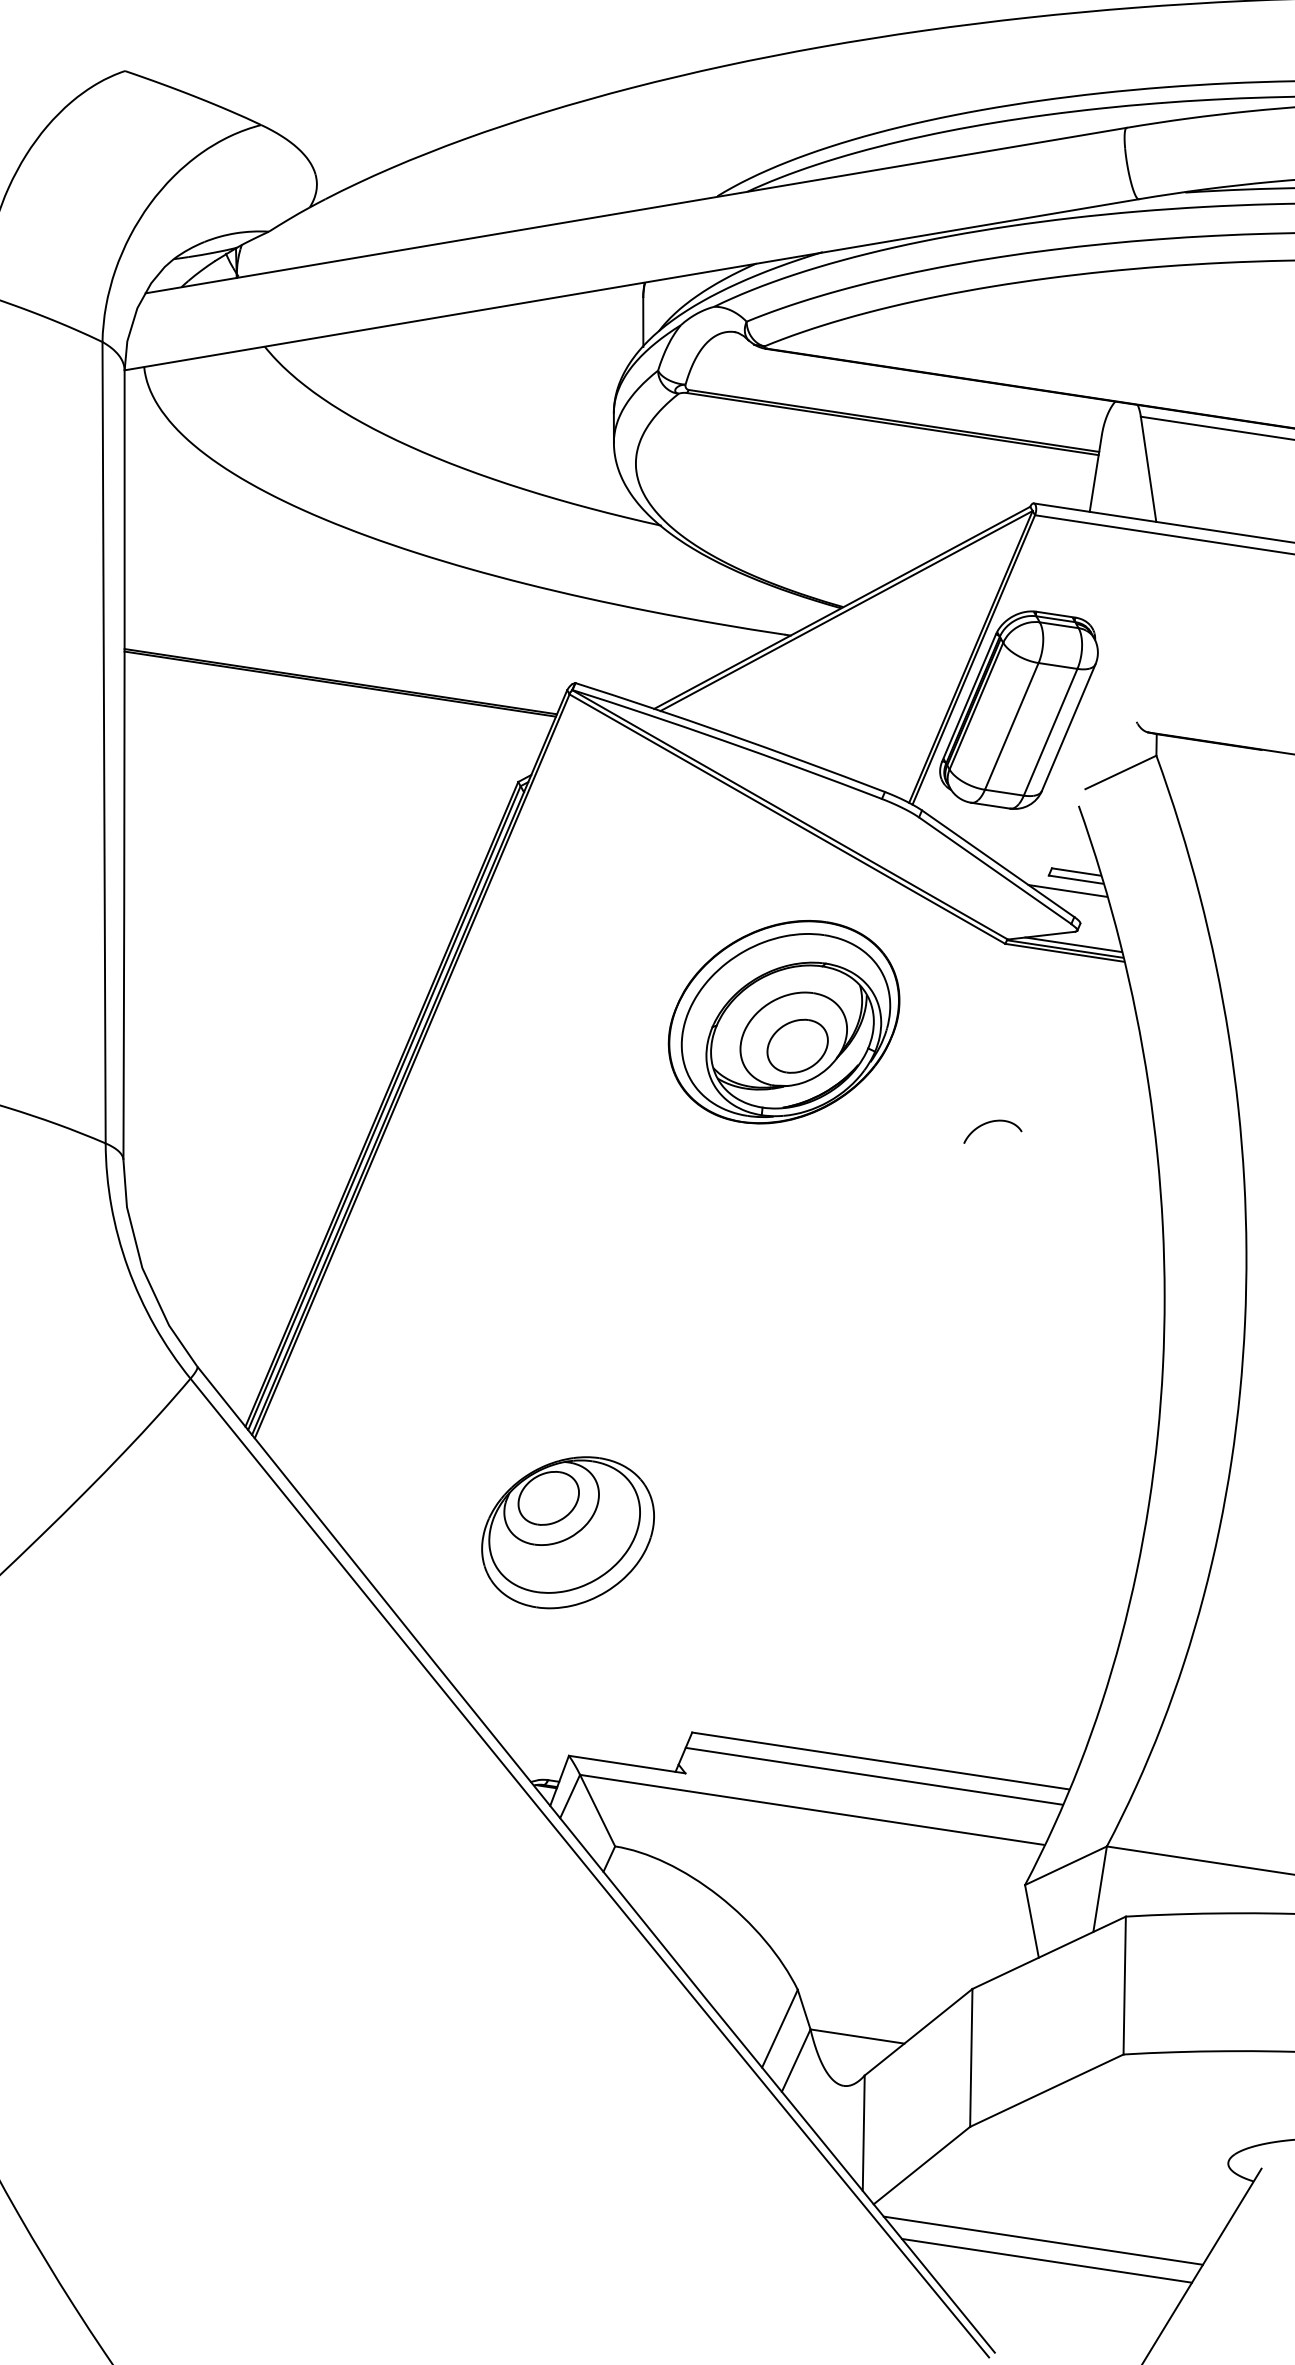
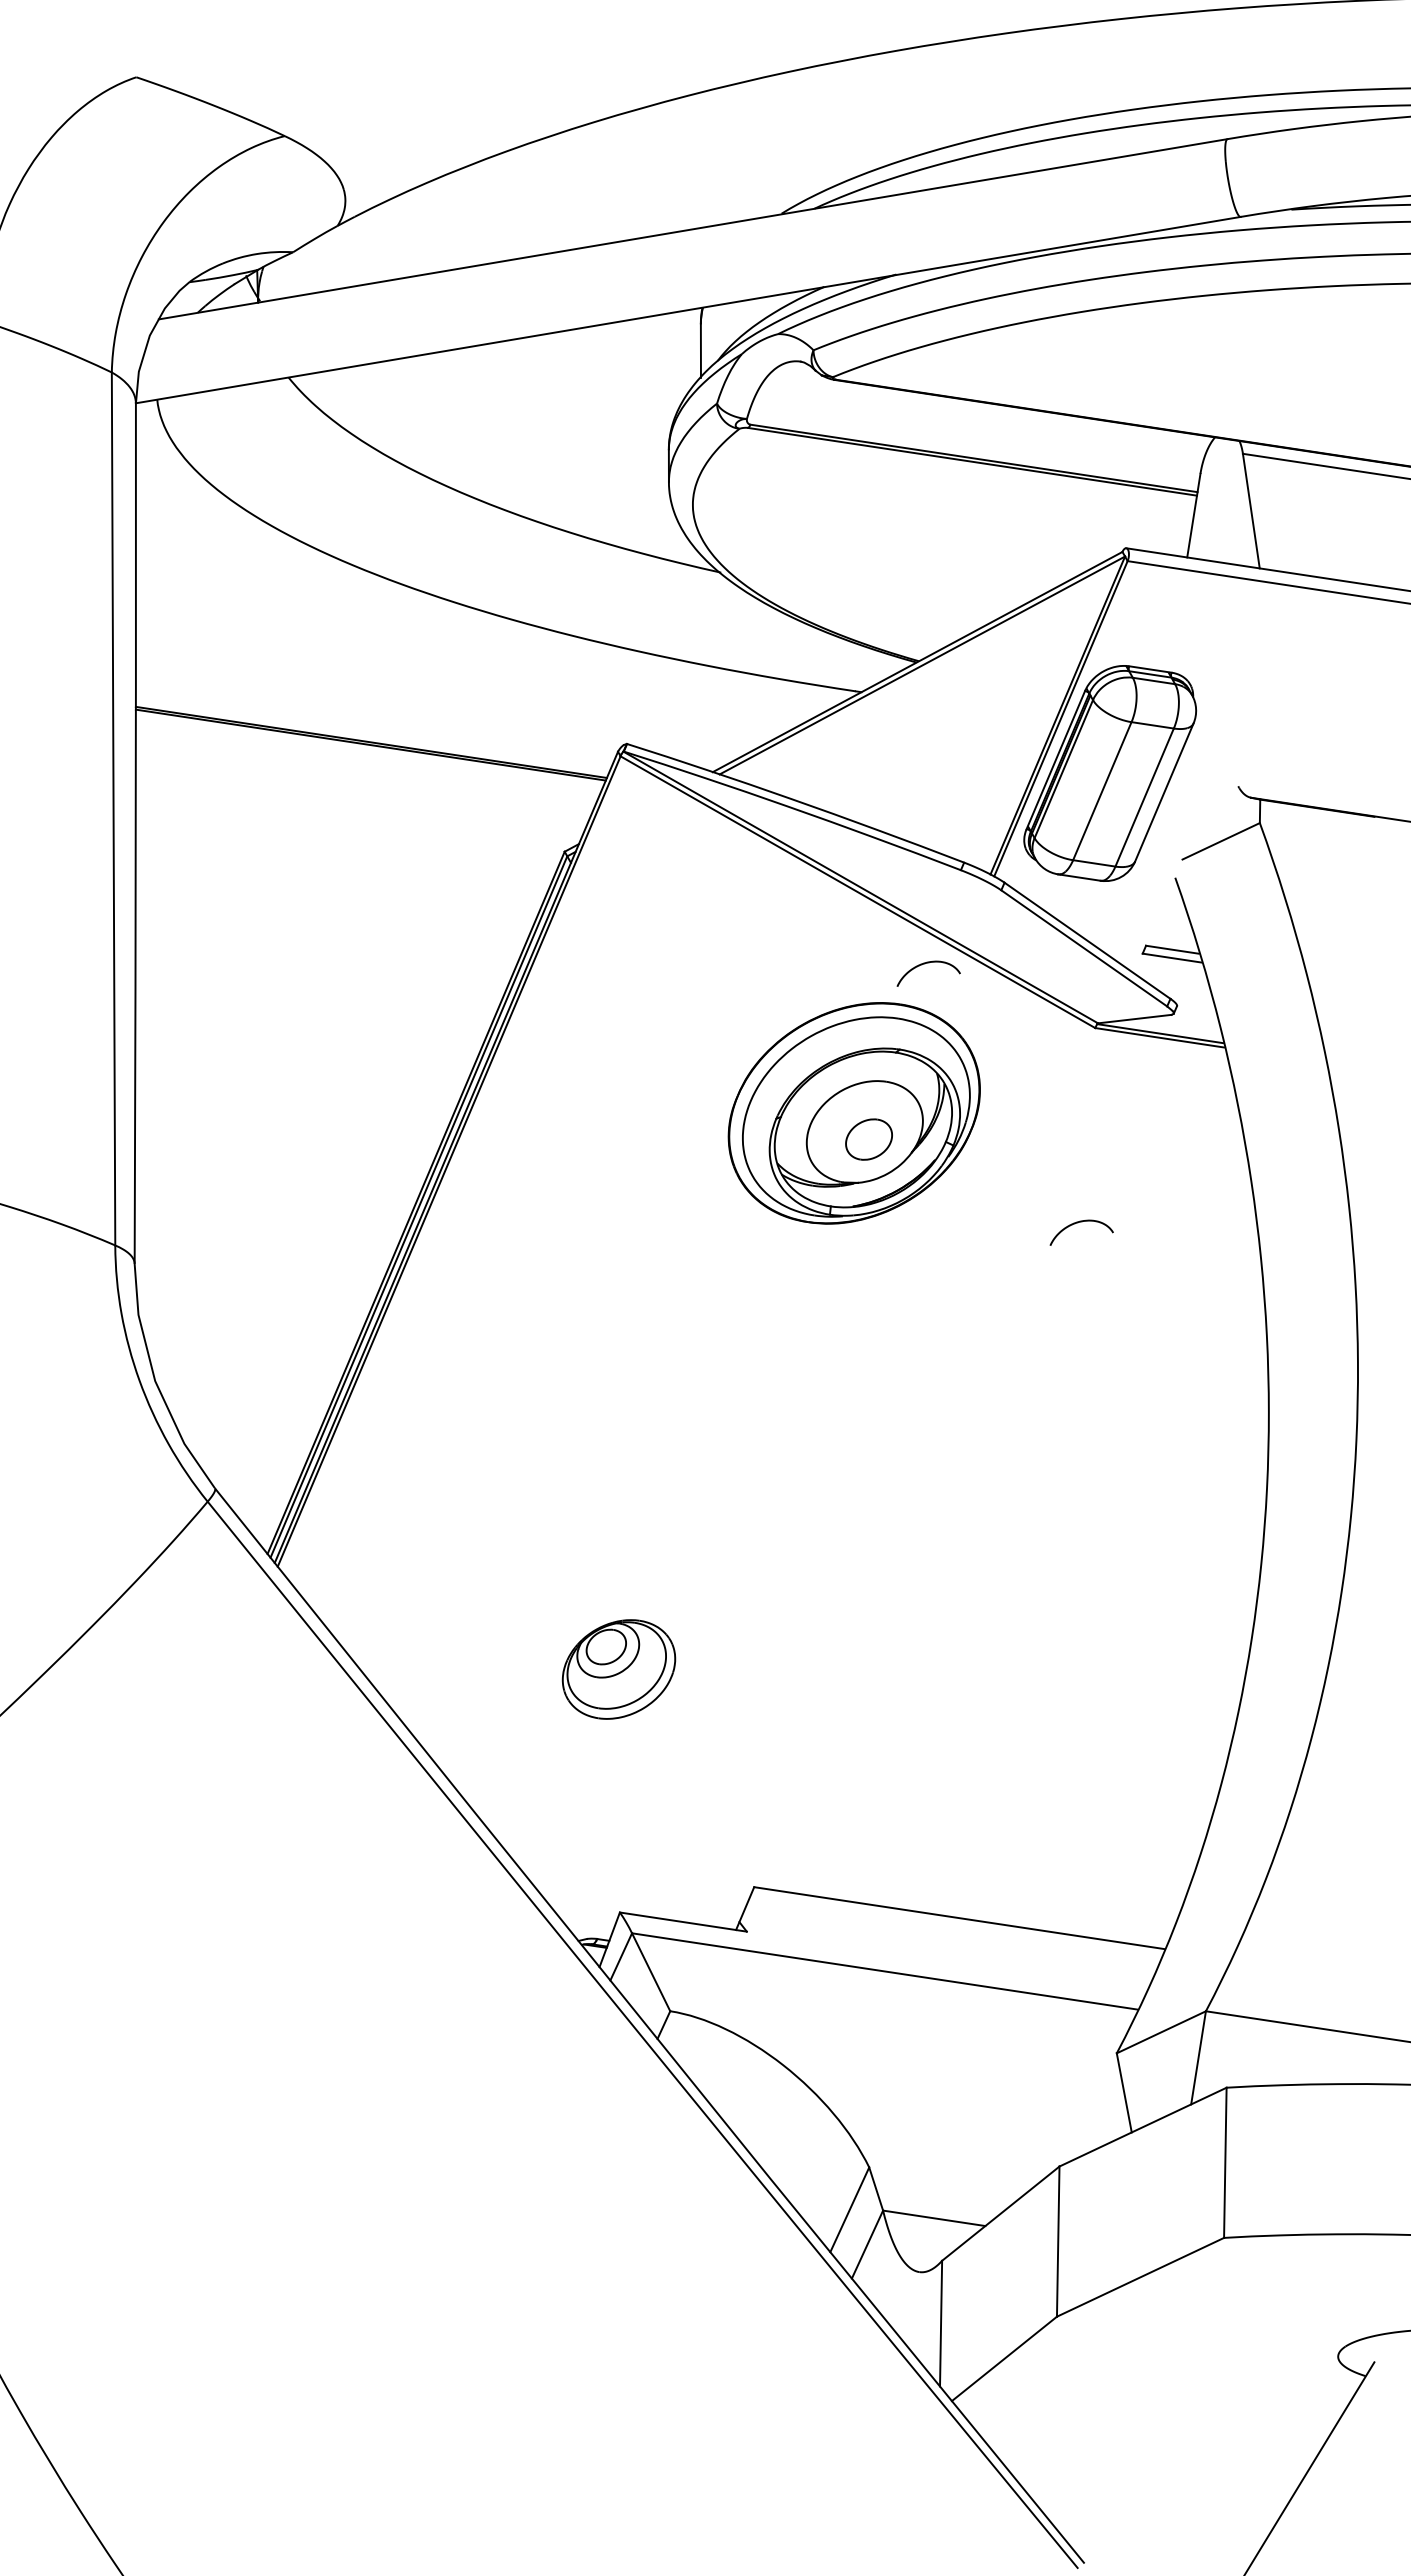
curve: (849, 885) -> (925, 964), added
line: (1067, 890) -> (1163, 969), removed
line: (1073, 944) -> (1169, 1028), removed
part: (797, 1046) -> (868, 1139), size x0.7
part: (567, 1532) -> (618, 1669), size x0.6
line: (874, 1775) -> (952, 1934), removed
line: (1043, 2240) -> (1136, 2440), removed
line: (1046, 2260) -> (1140, 2462), removed

